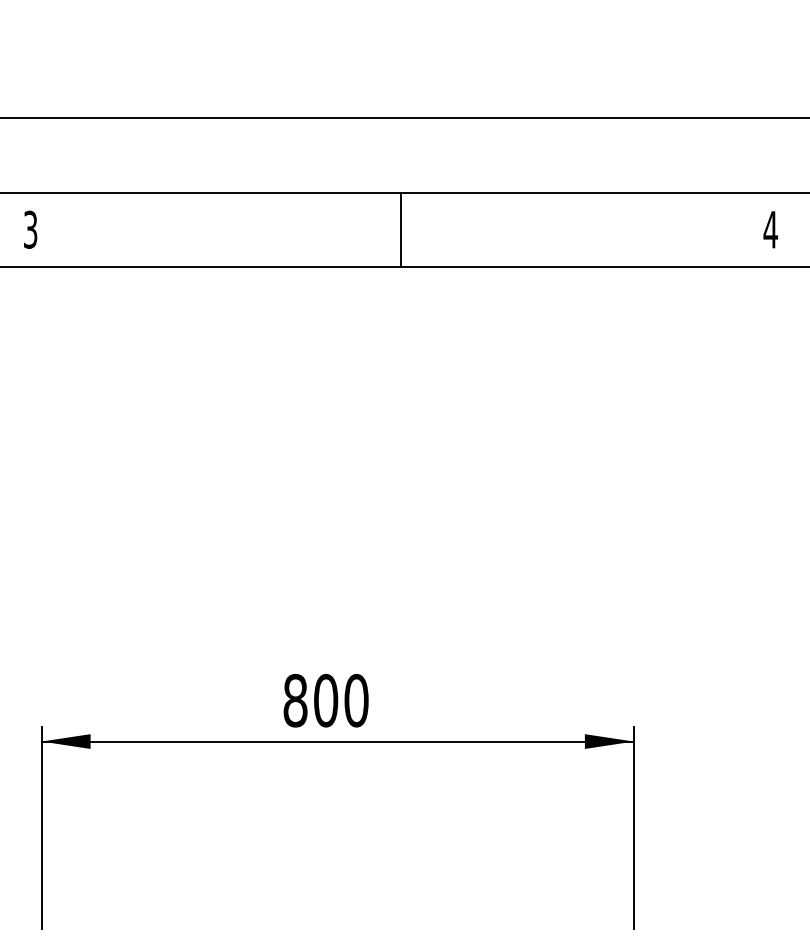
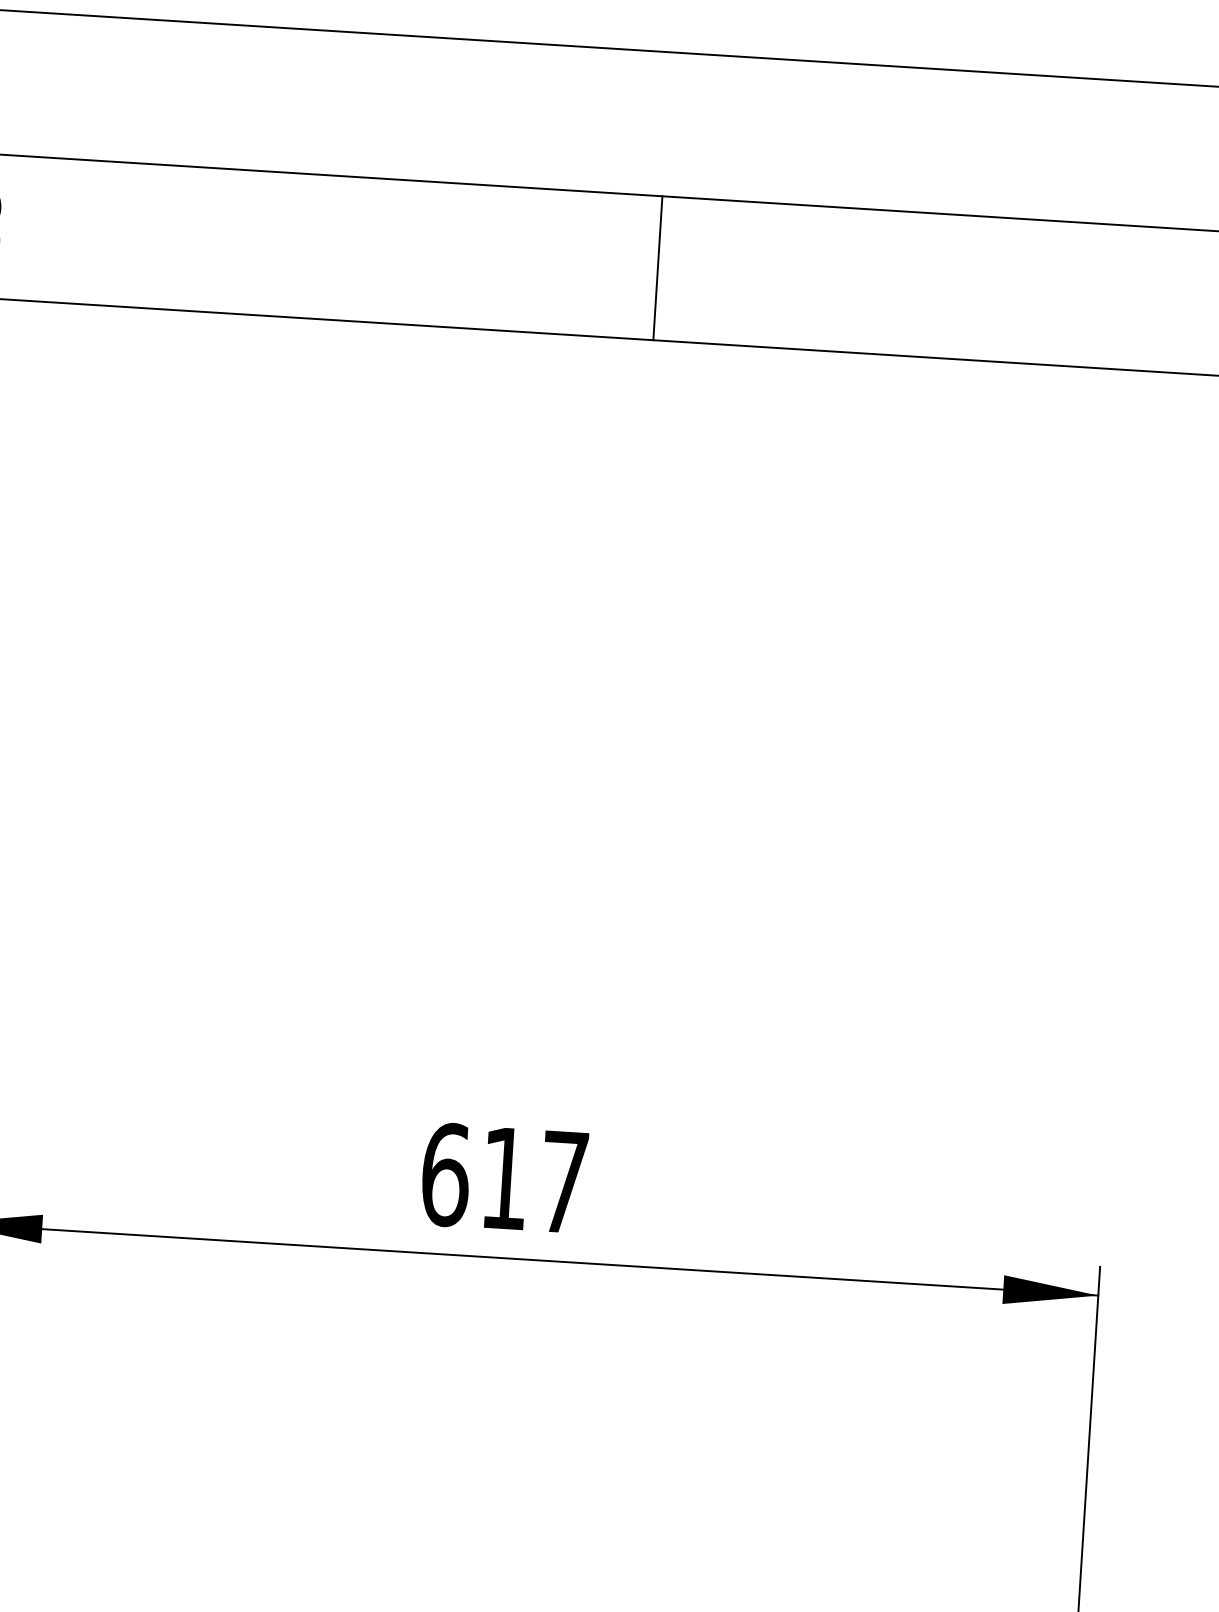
line: (401, 229) -> (658, 268), moved
text: (325, 700) -> (503, 1178), 800 -> 617

